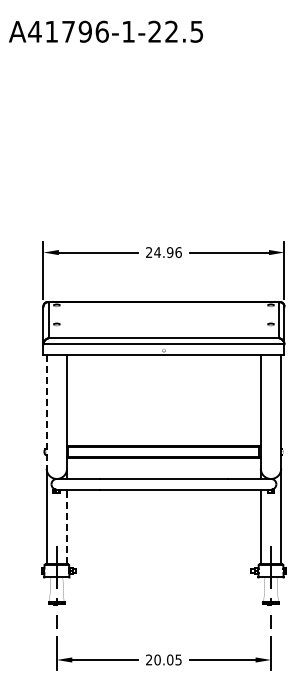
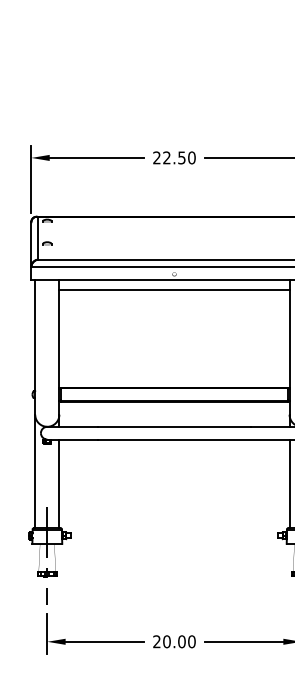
text: (167, 252) -> (178, 157), 24.96 -> 22.50
line: (163, 363) -> (173, 289), added
line: (46, 411) -> (35, 346), dashed -> solid
line: (67, 526) -> (59, 483), dashed -> solid
text: (178, 659) -> (191, 641), 20.05 -> 20.00

